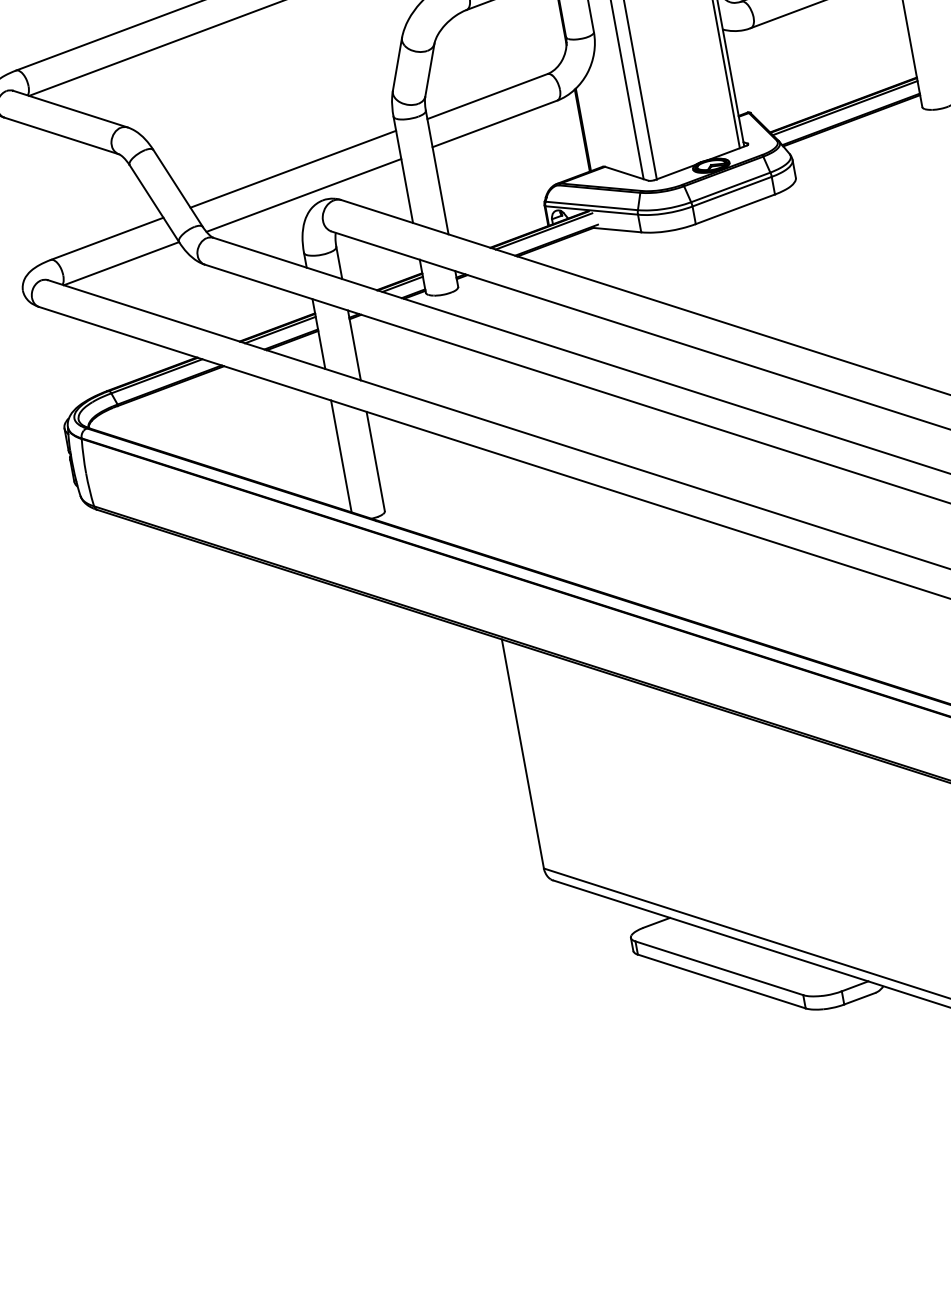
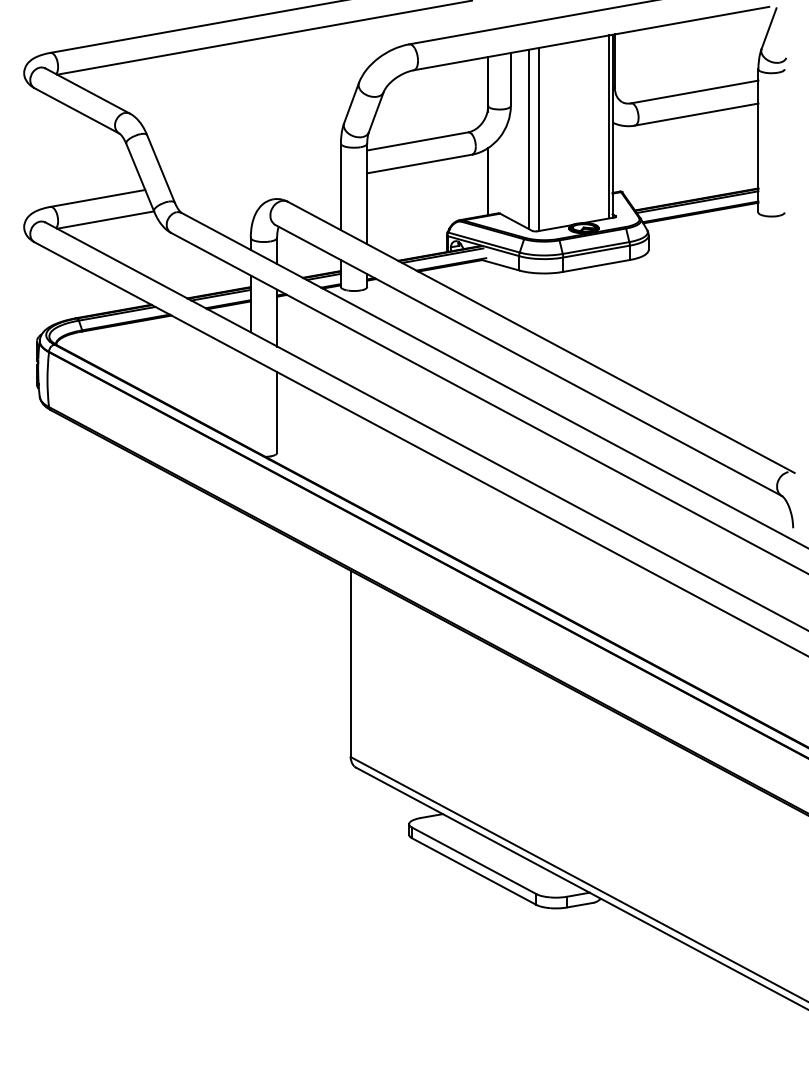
line: (293, 169) -> (254, 170), removed
line: (303, 195) -> (258, 192), removed
line: (340, 455) -> (250, 402), removed

